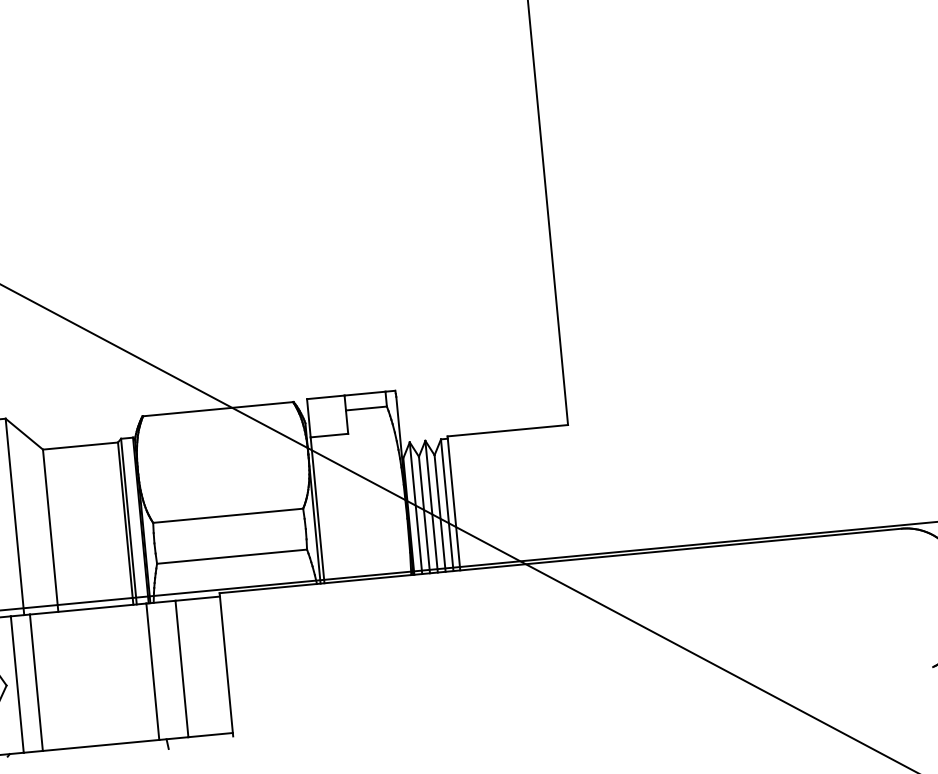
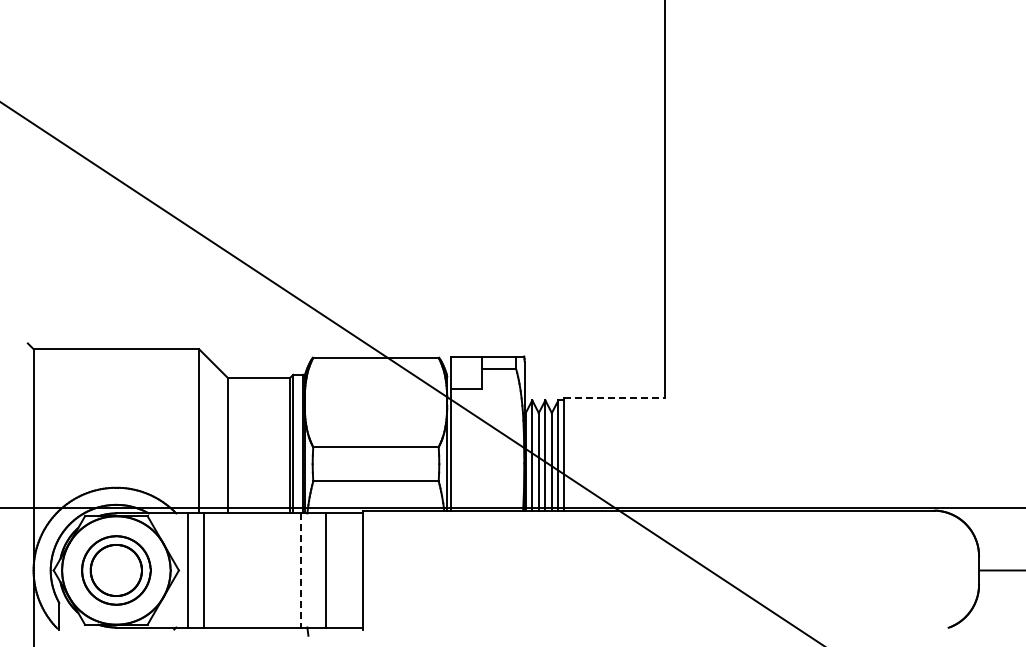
line: (508, 430) -> (615, 398), solid -> dashed
line: (153, 671) -> (301, 570), solid -> dashed

